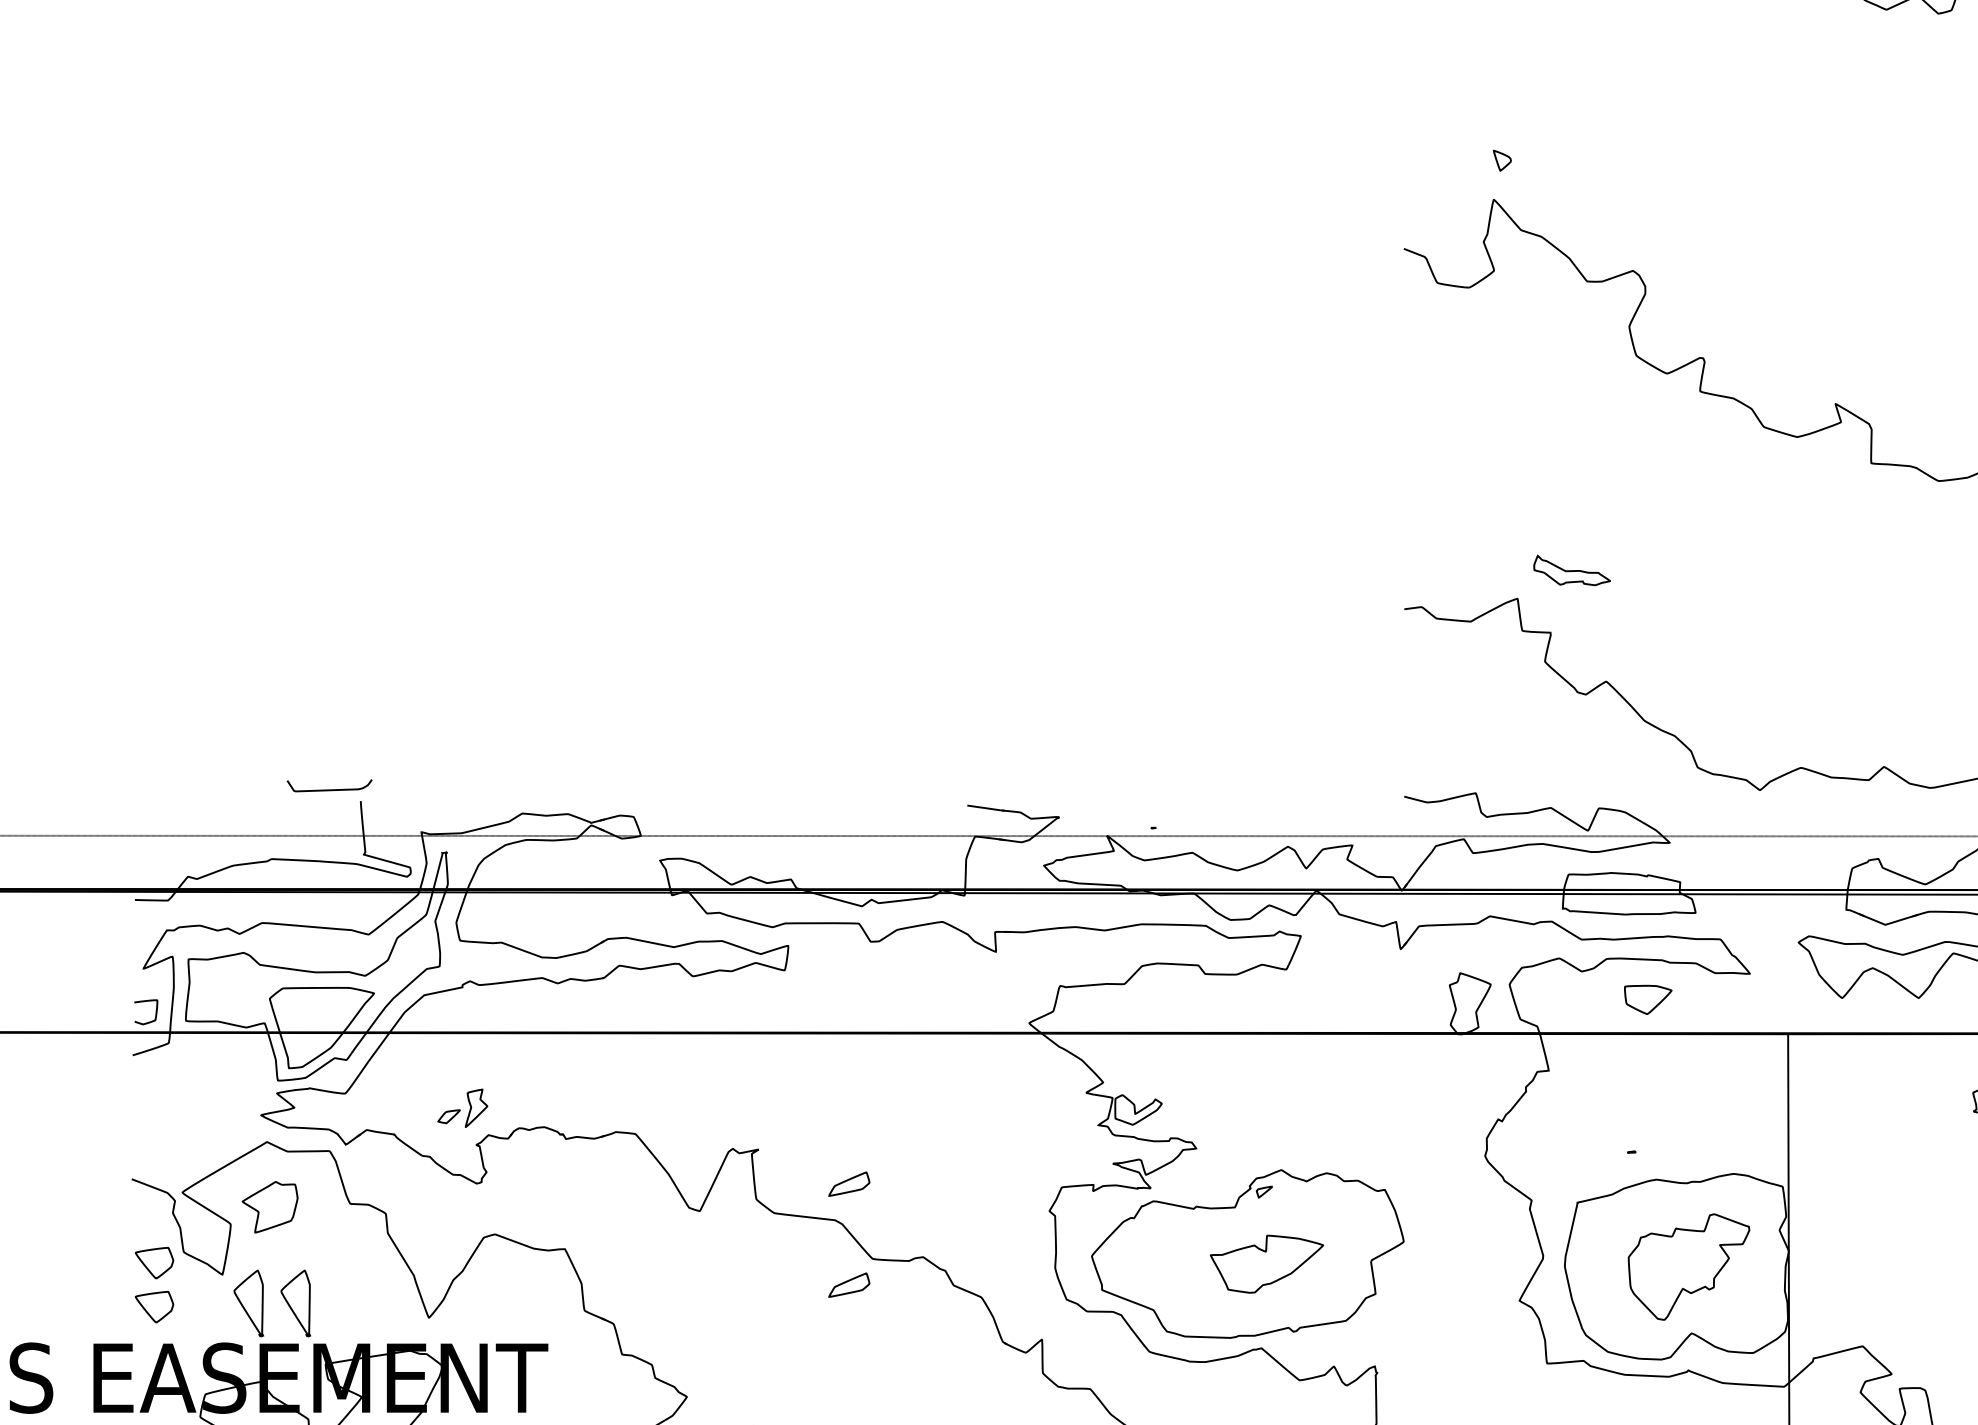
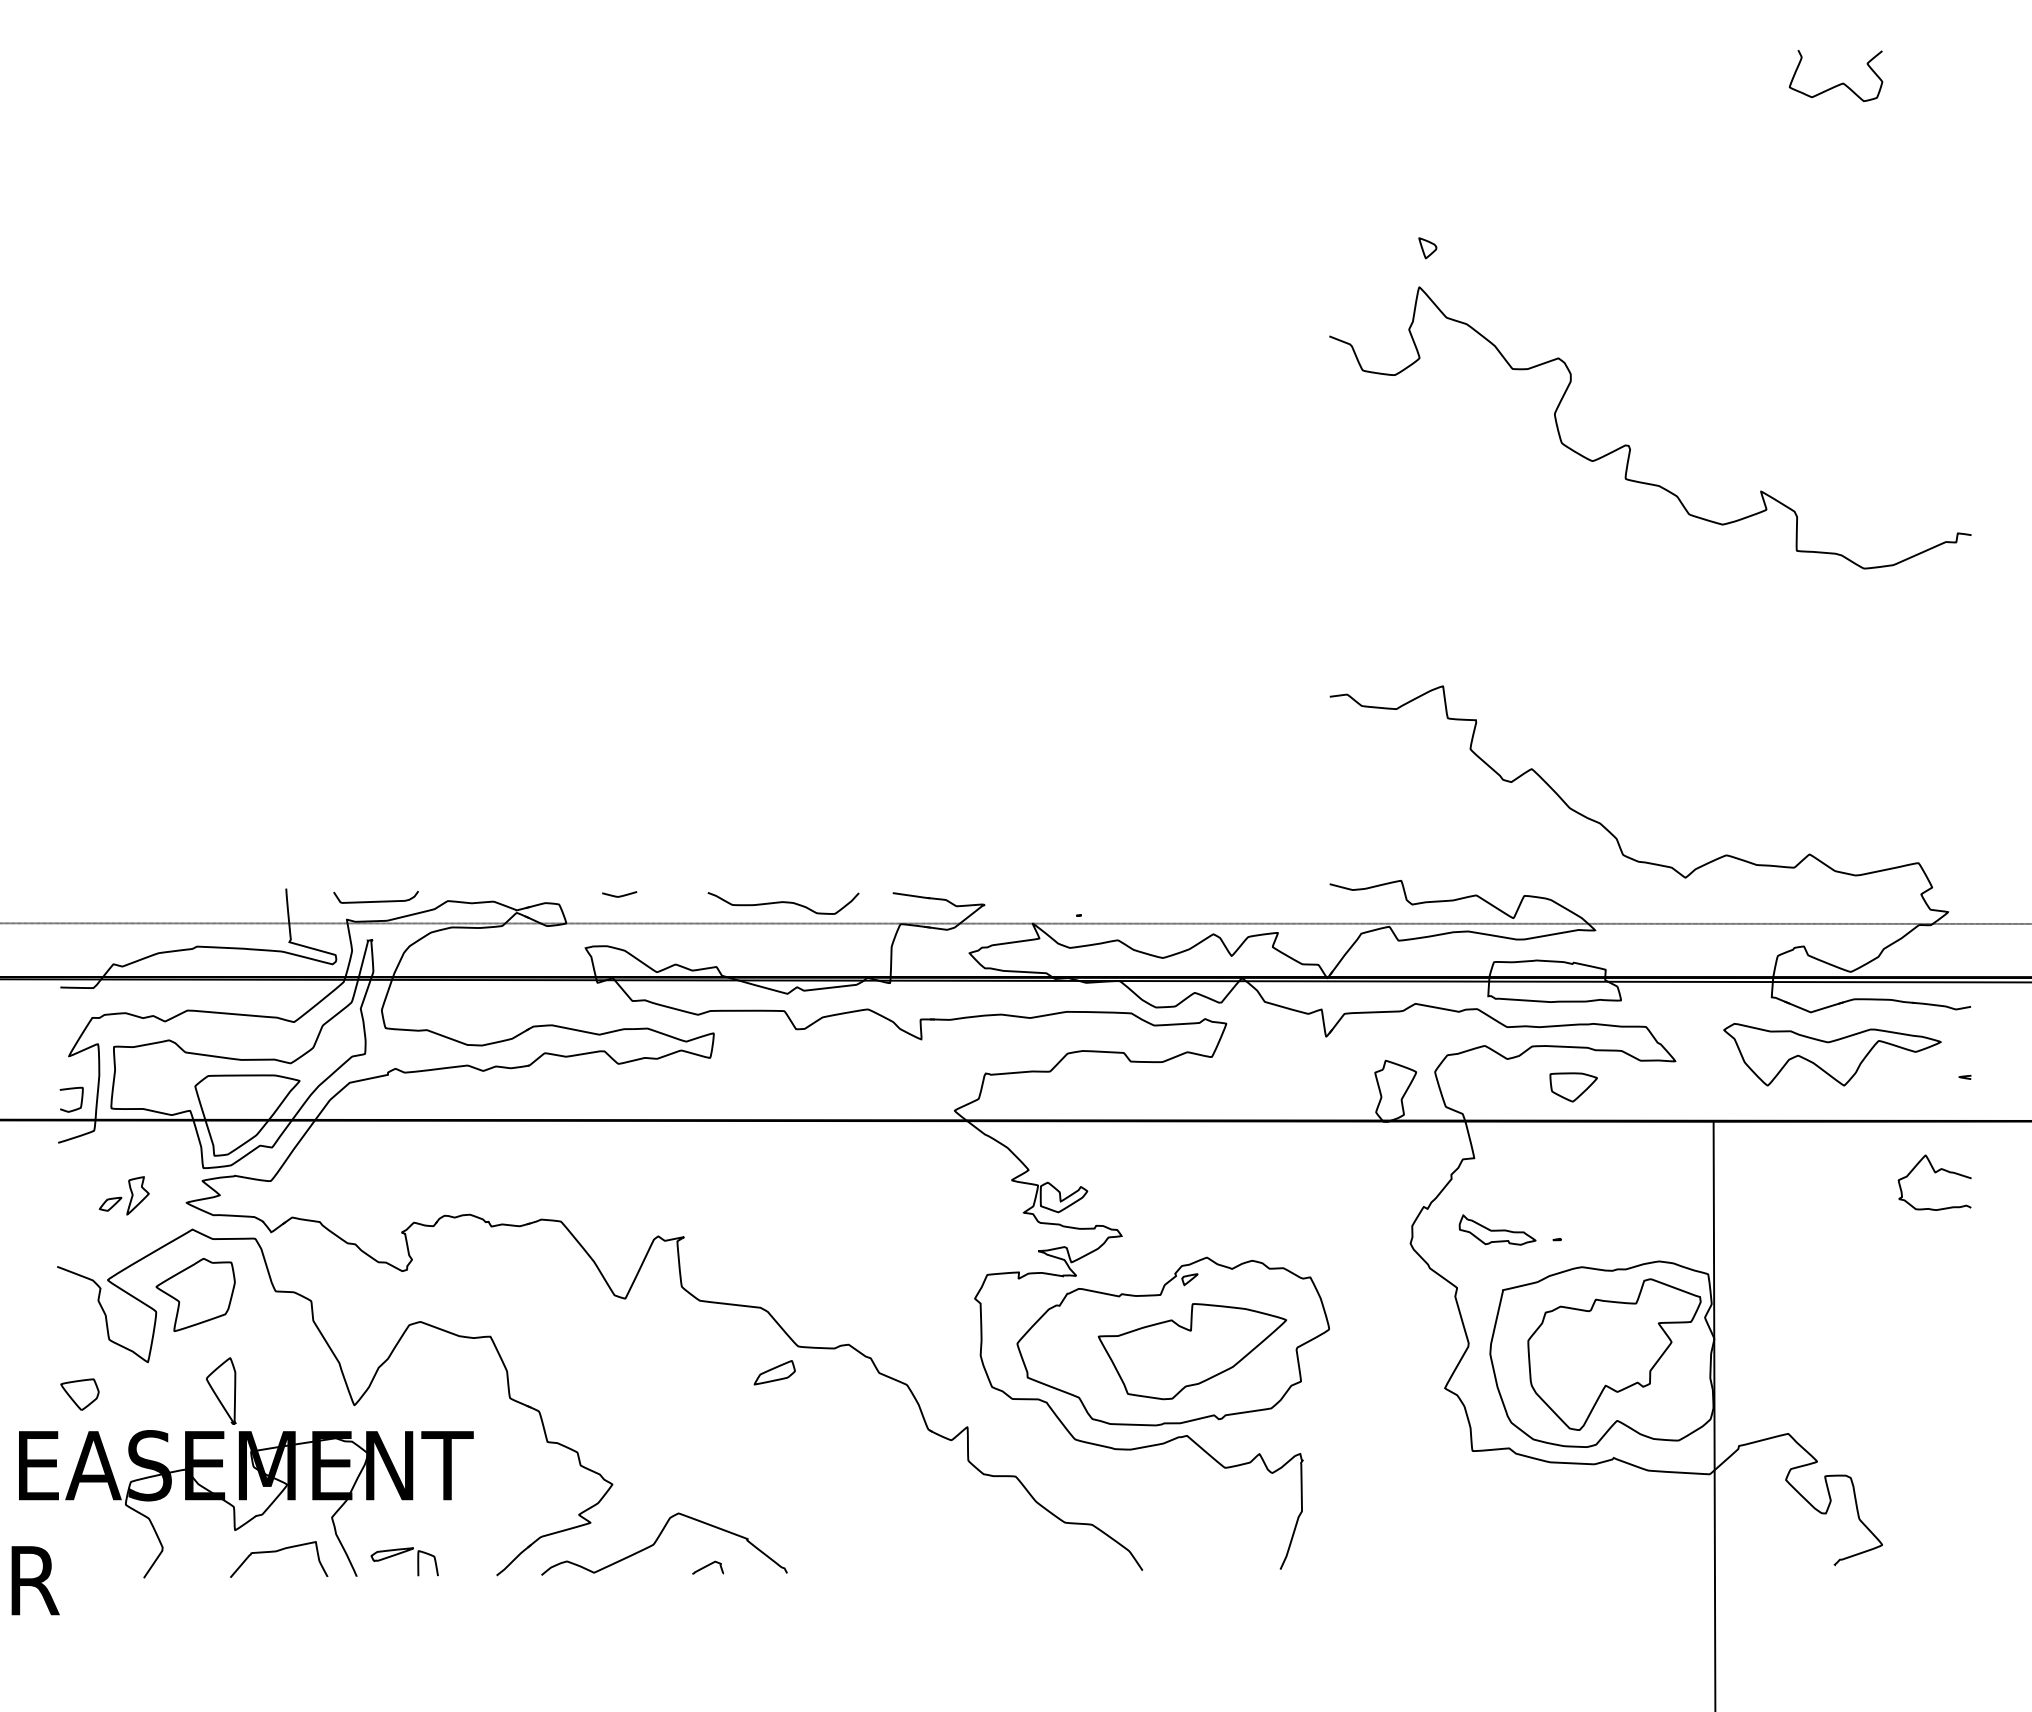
part: (1572, 569) -> (1497, 1229), moved
curve: (330, 788) -> (376, 900), moved
curve: (694, 807) -> (619, 895), added
curve: (858, 814) -> (783, 902), added
part: (462, 1107) -> (123, 1195), moved
part: (849, 1183) -> (774, 1271), removed
part: (270, 1206) -> (195, 1294), size x1.43
part: (154, 1262) -> (79, 1350), removed
part: (1267, 1263) -> (1192, 1351), size x1.67
part: (1689, 1266) -> (1614, 1354), size x1.43
part: (249, 1302) -> (174, 1390), removed

